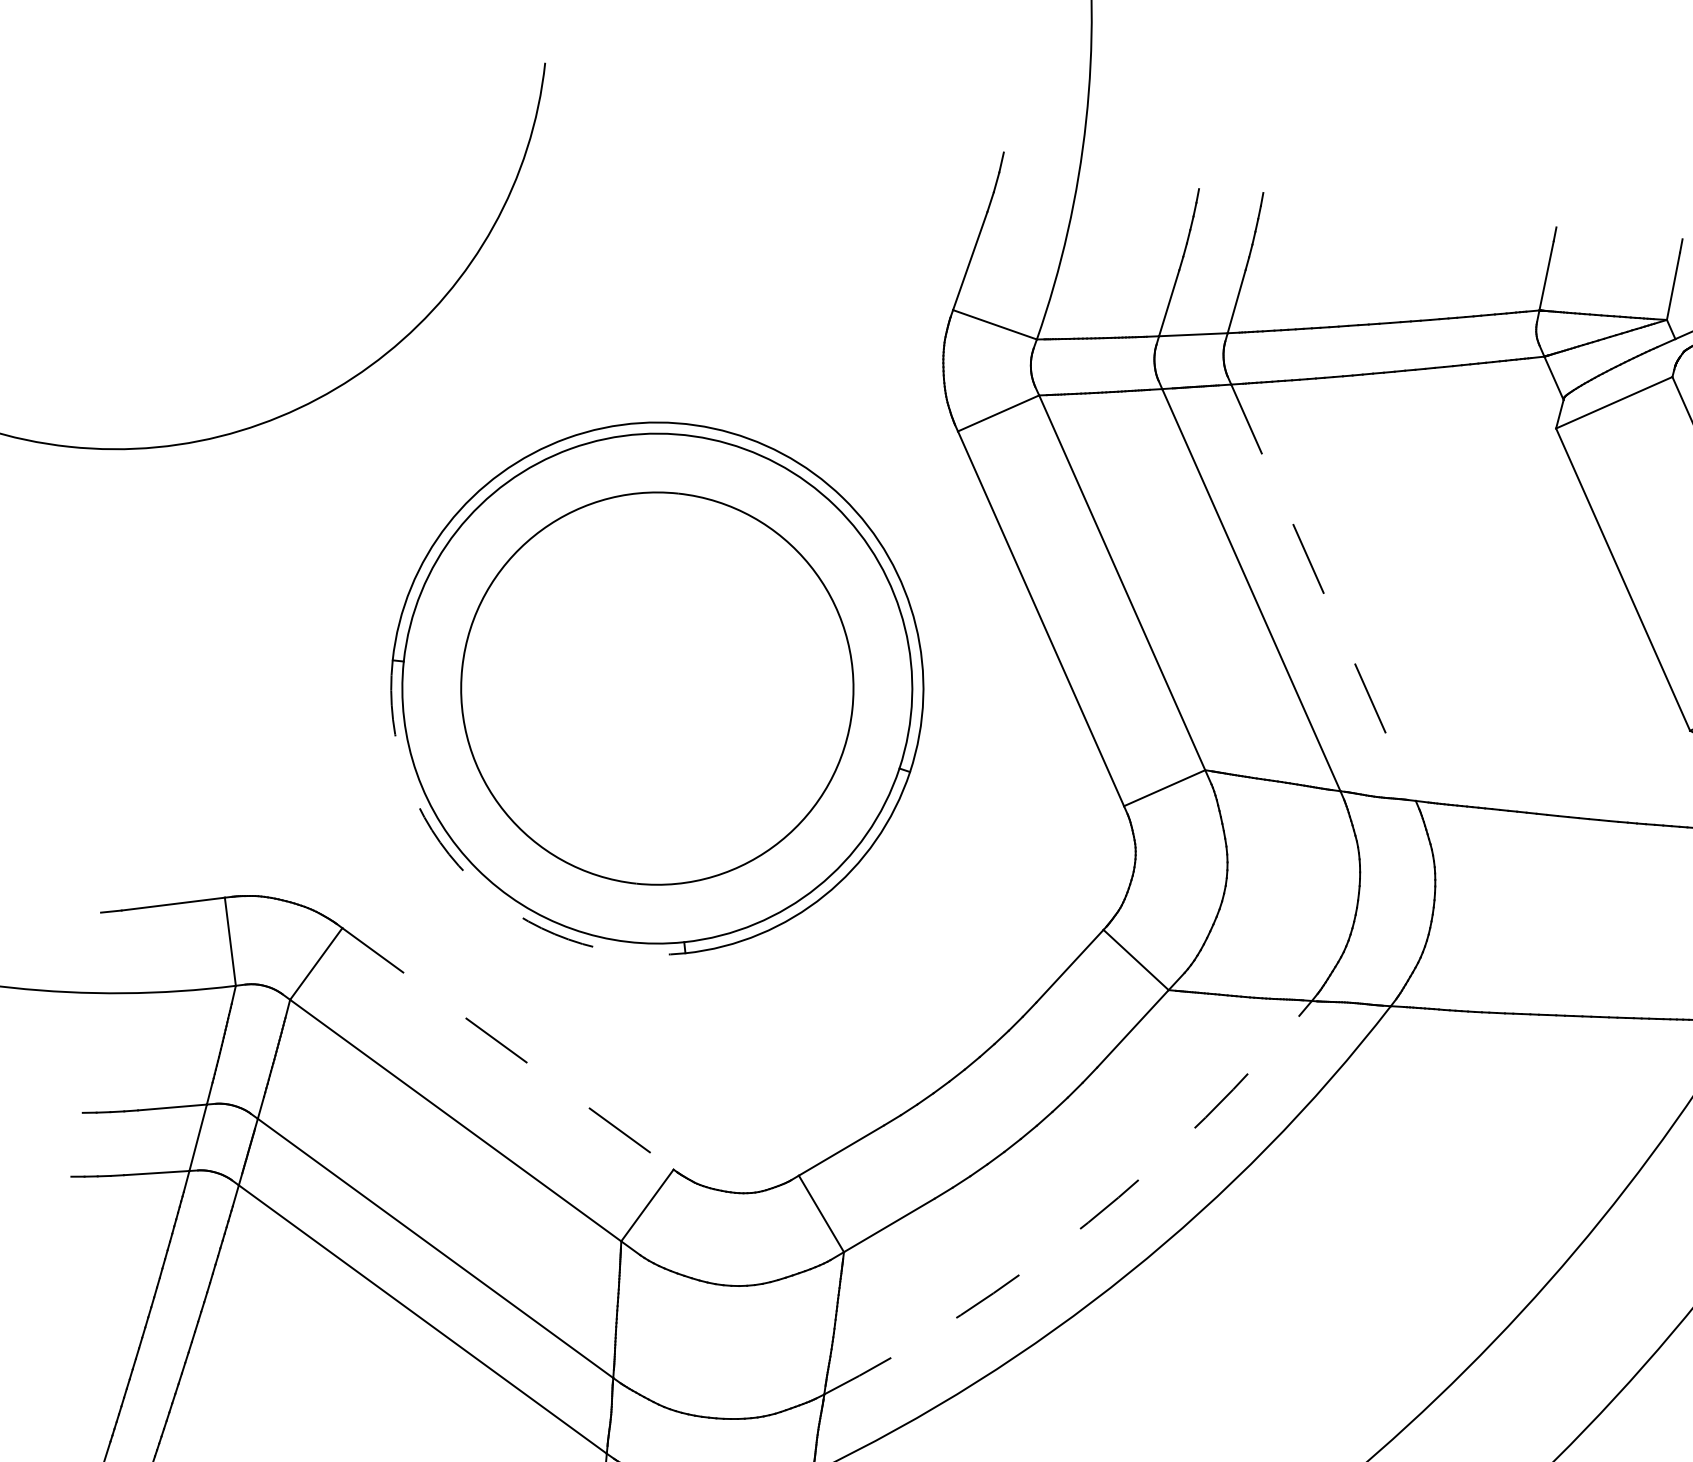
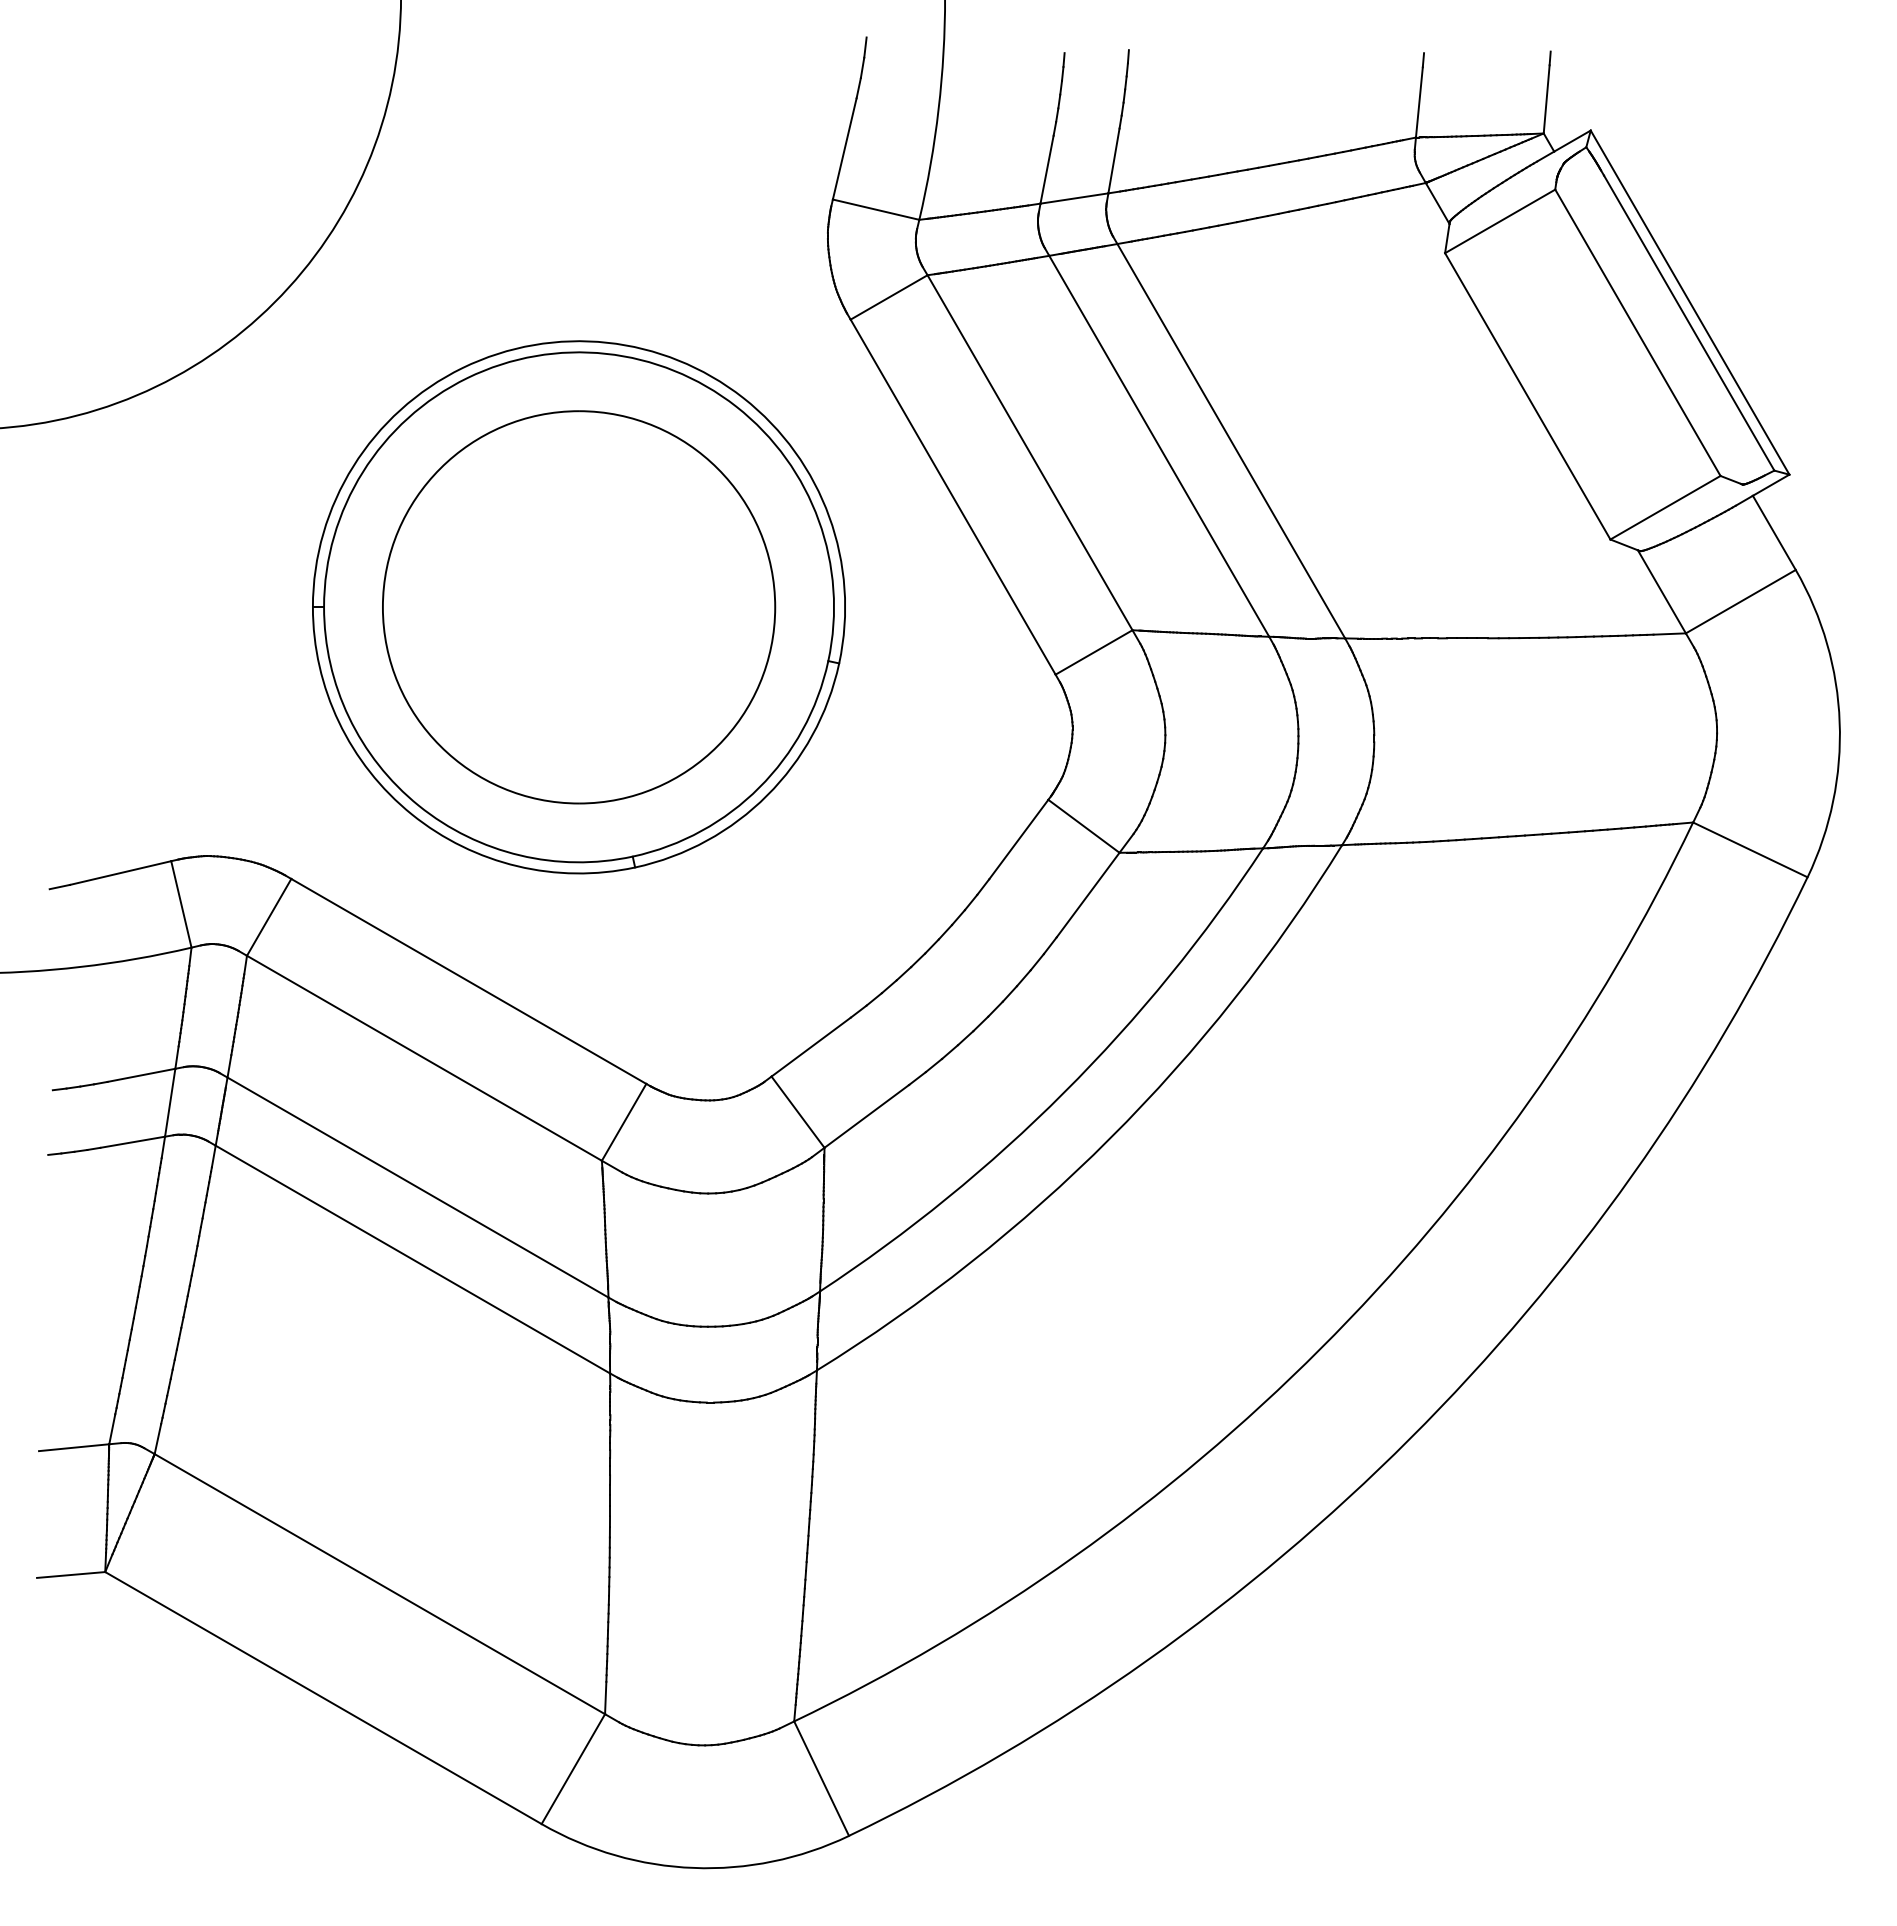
line: (1323, 593) -> (1231, 441), dashed -> solid
arc: (468, 876) -> (411, 814), dashed -> solid
line: (507, 1048) -> (468, 981), dashed -> solid
arc: (1088, 1222) -> (1064, 1092), dashed -> solid

